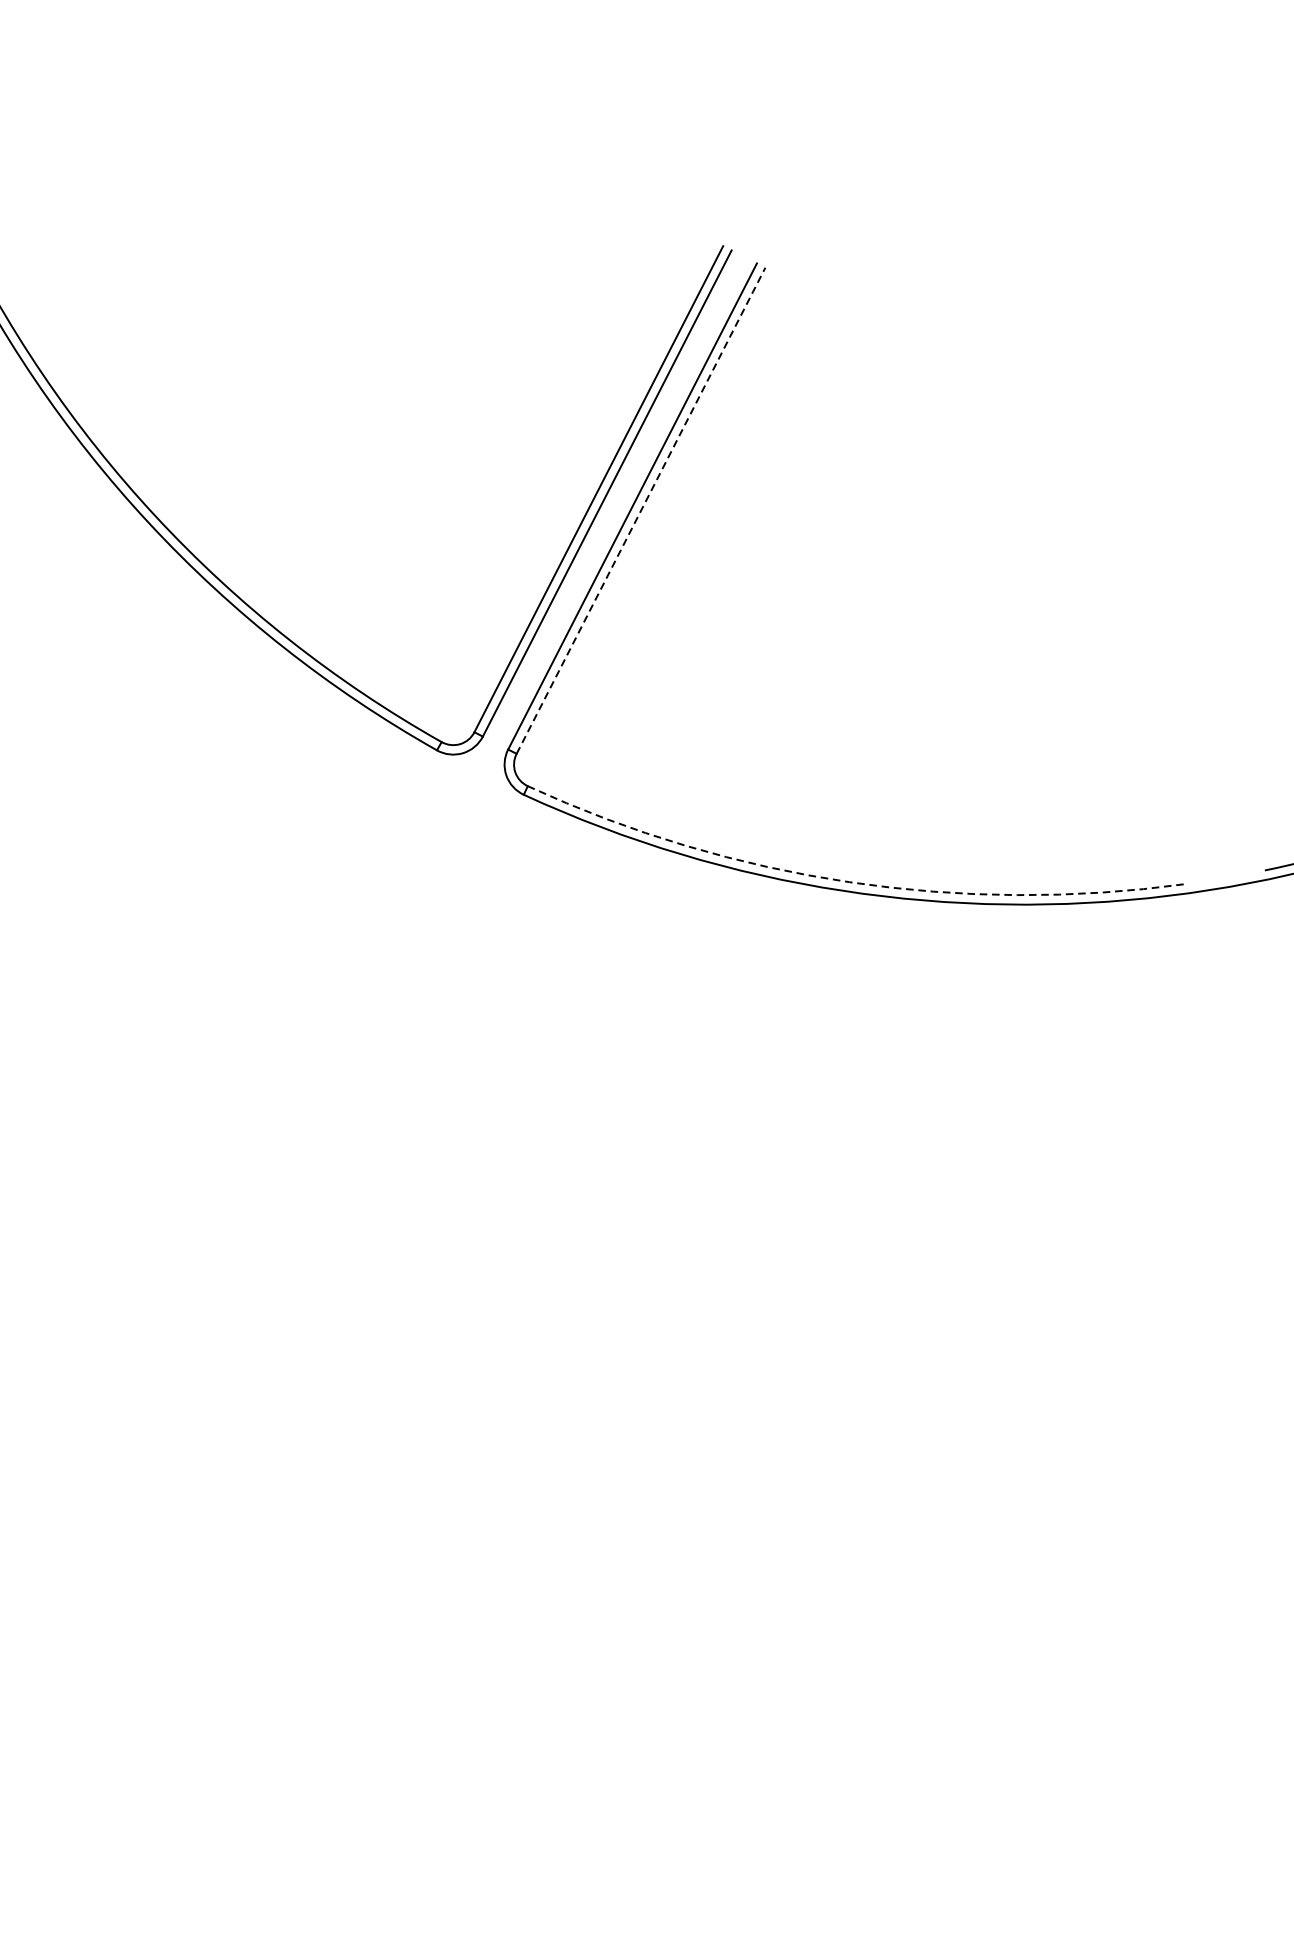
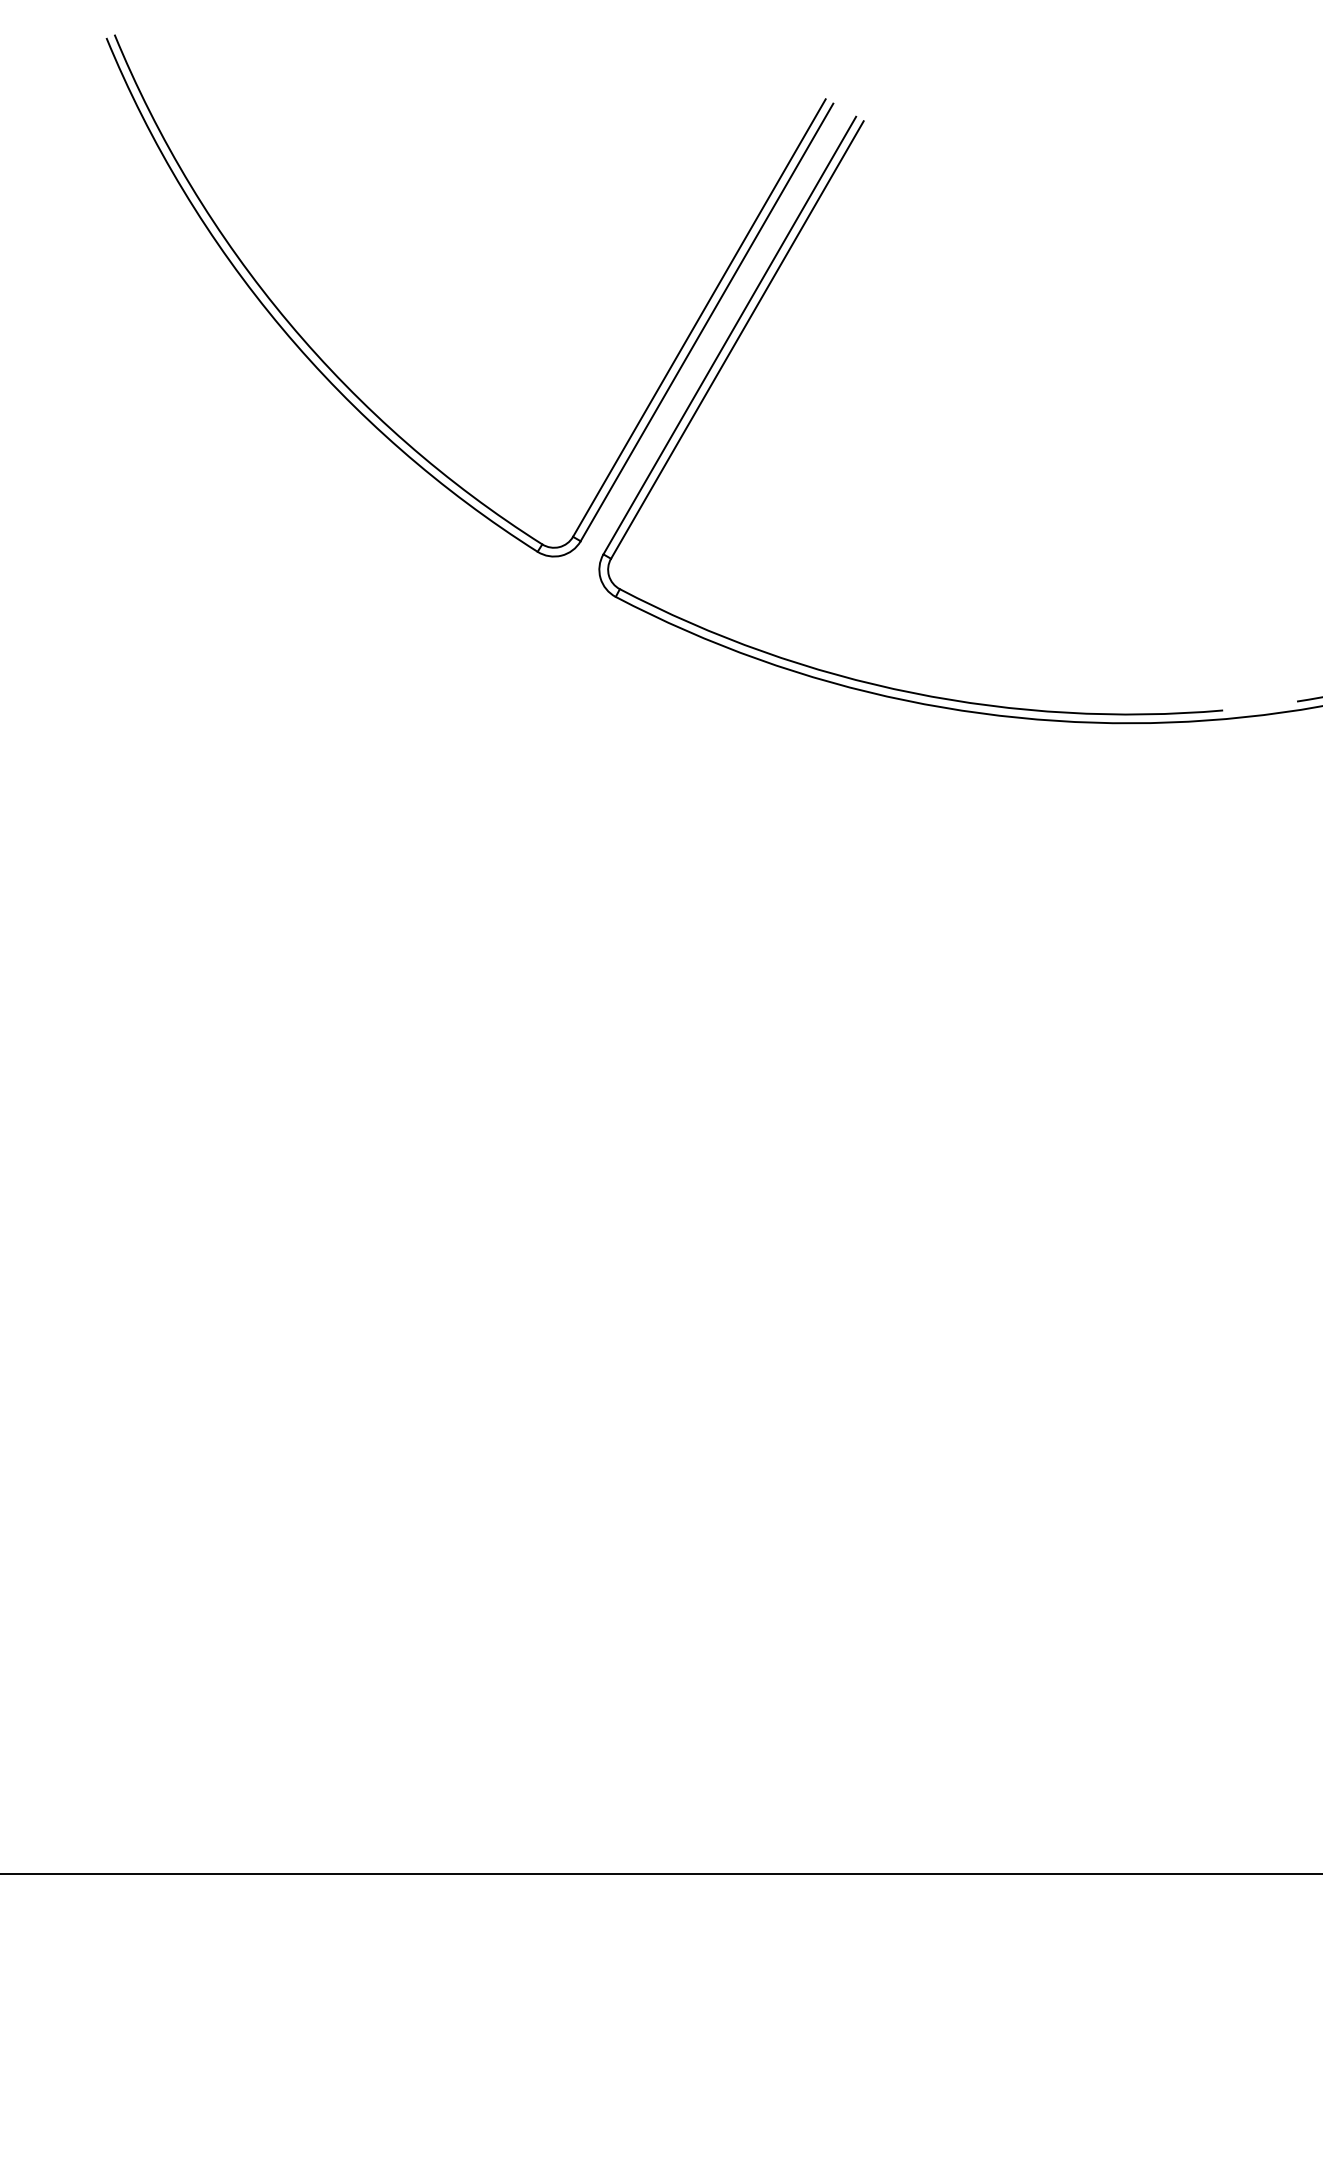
line: (641, 510) -> (737, 339), dashed -> solid
arc: (849, 881) -> (912, 692), dashed -> solid

